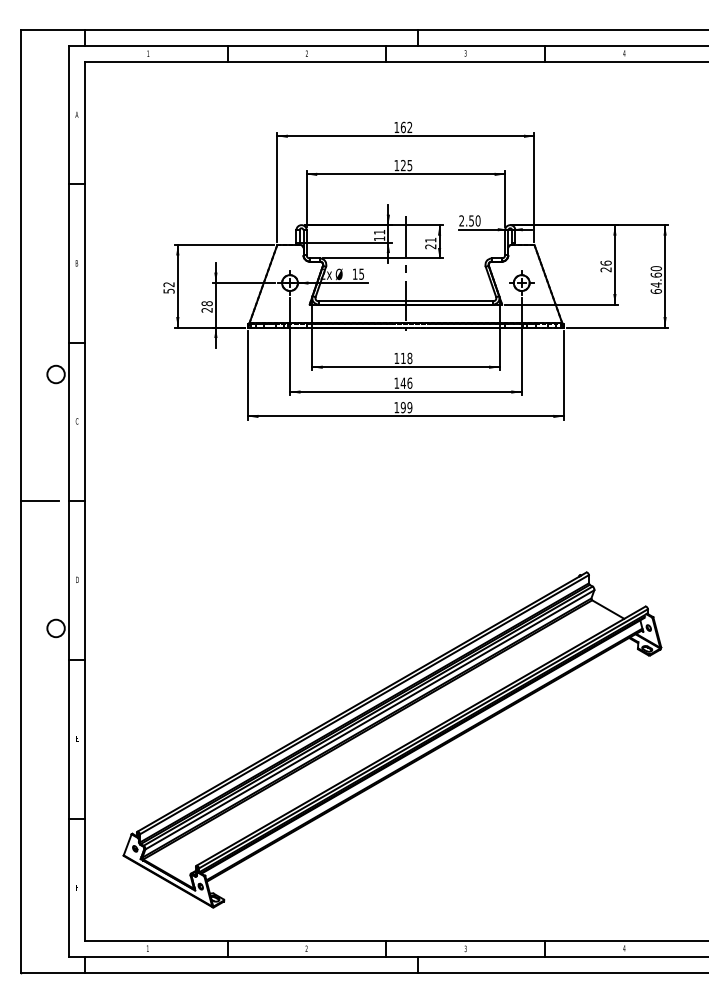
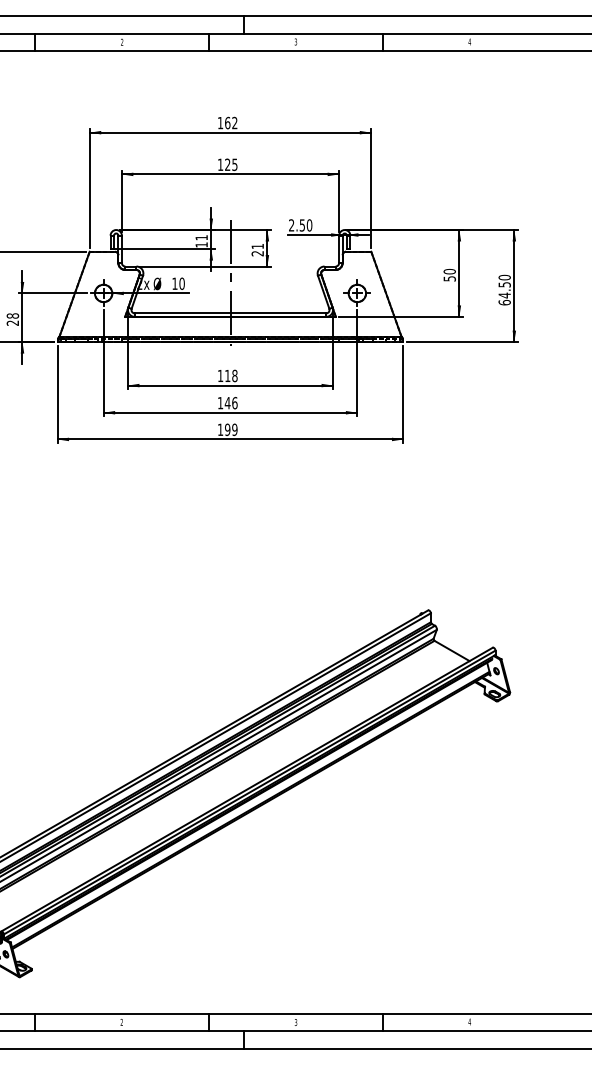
text: (605, 266) -> (449, 275), 26 -> 50
text: (361, 273) -> (181, 282), 15 -> 10
text: (655, 274) -> (503, 284), 64.60 -> 64.50

